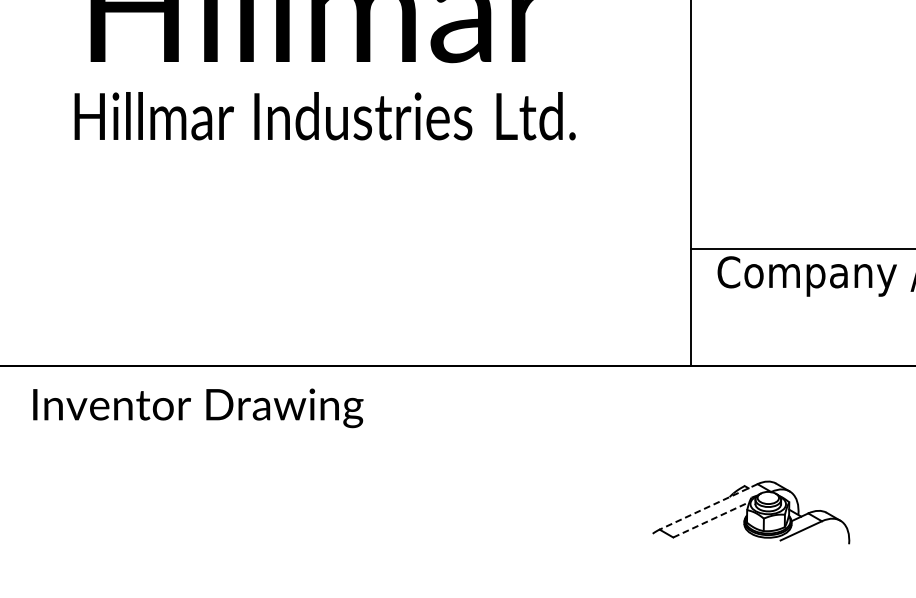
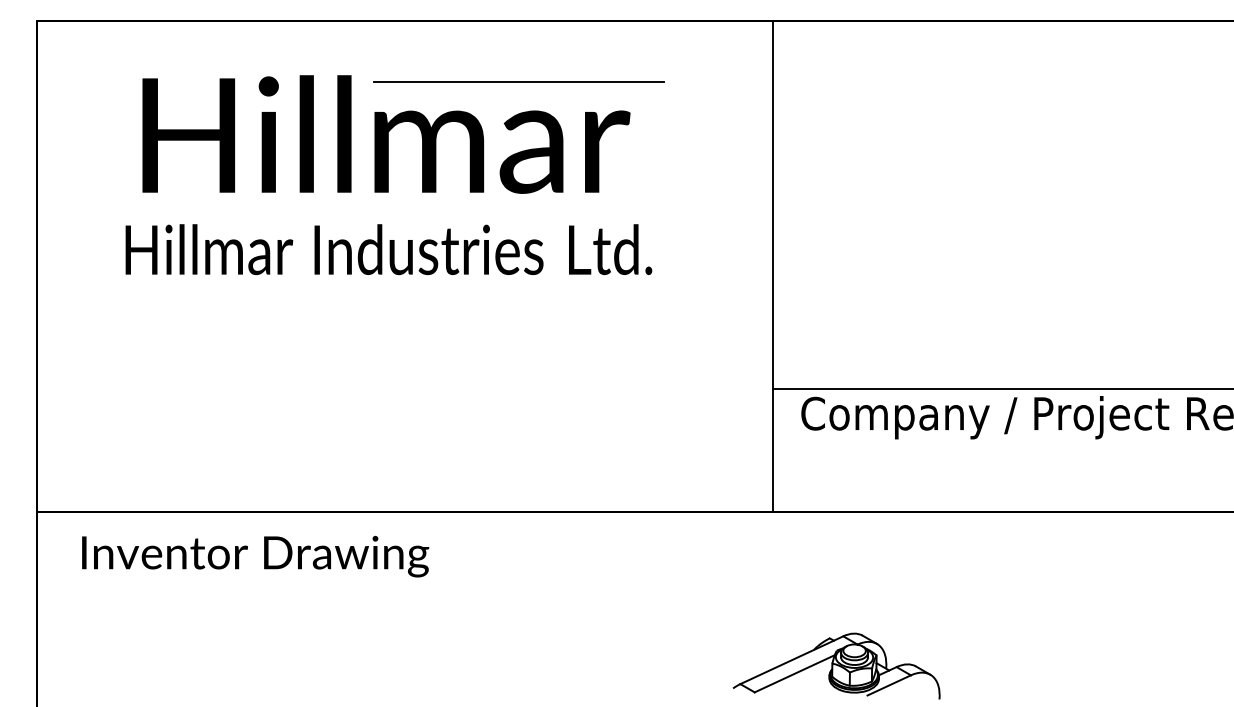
line: (708, 507) -> (791, 660), dashed -> solid
line: (712, 519) -> (795, 673), dashed -> solid

